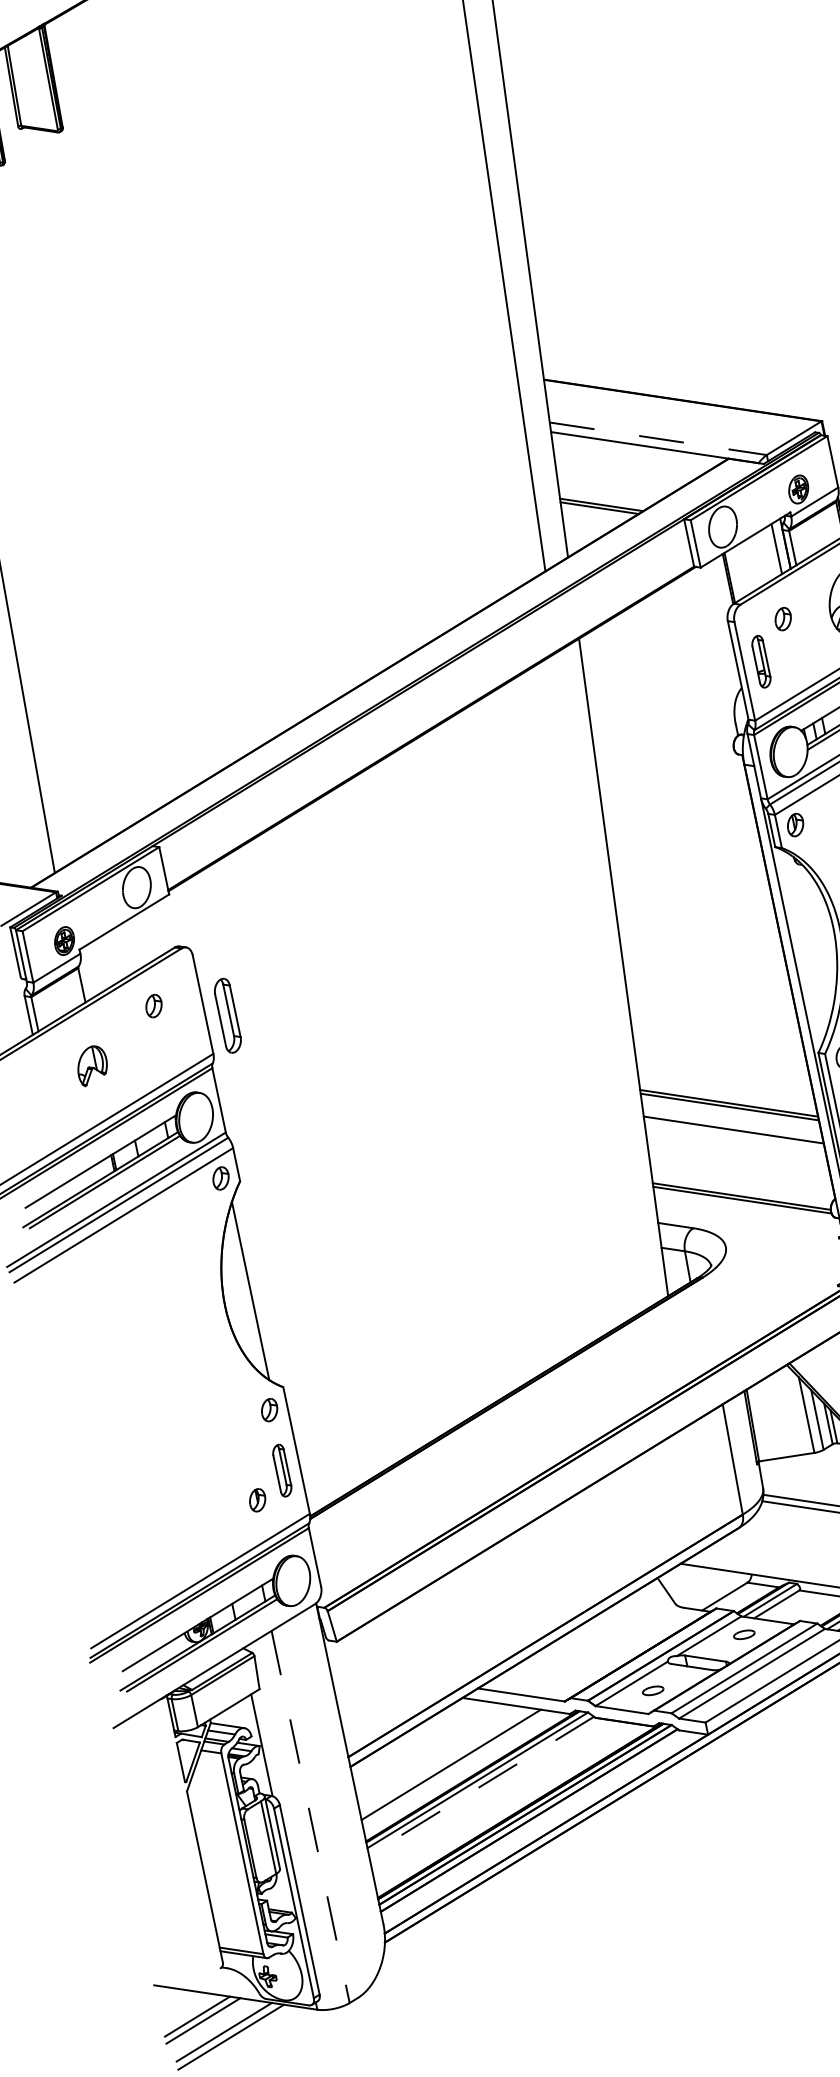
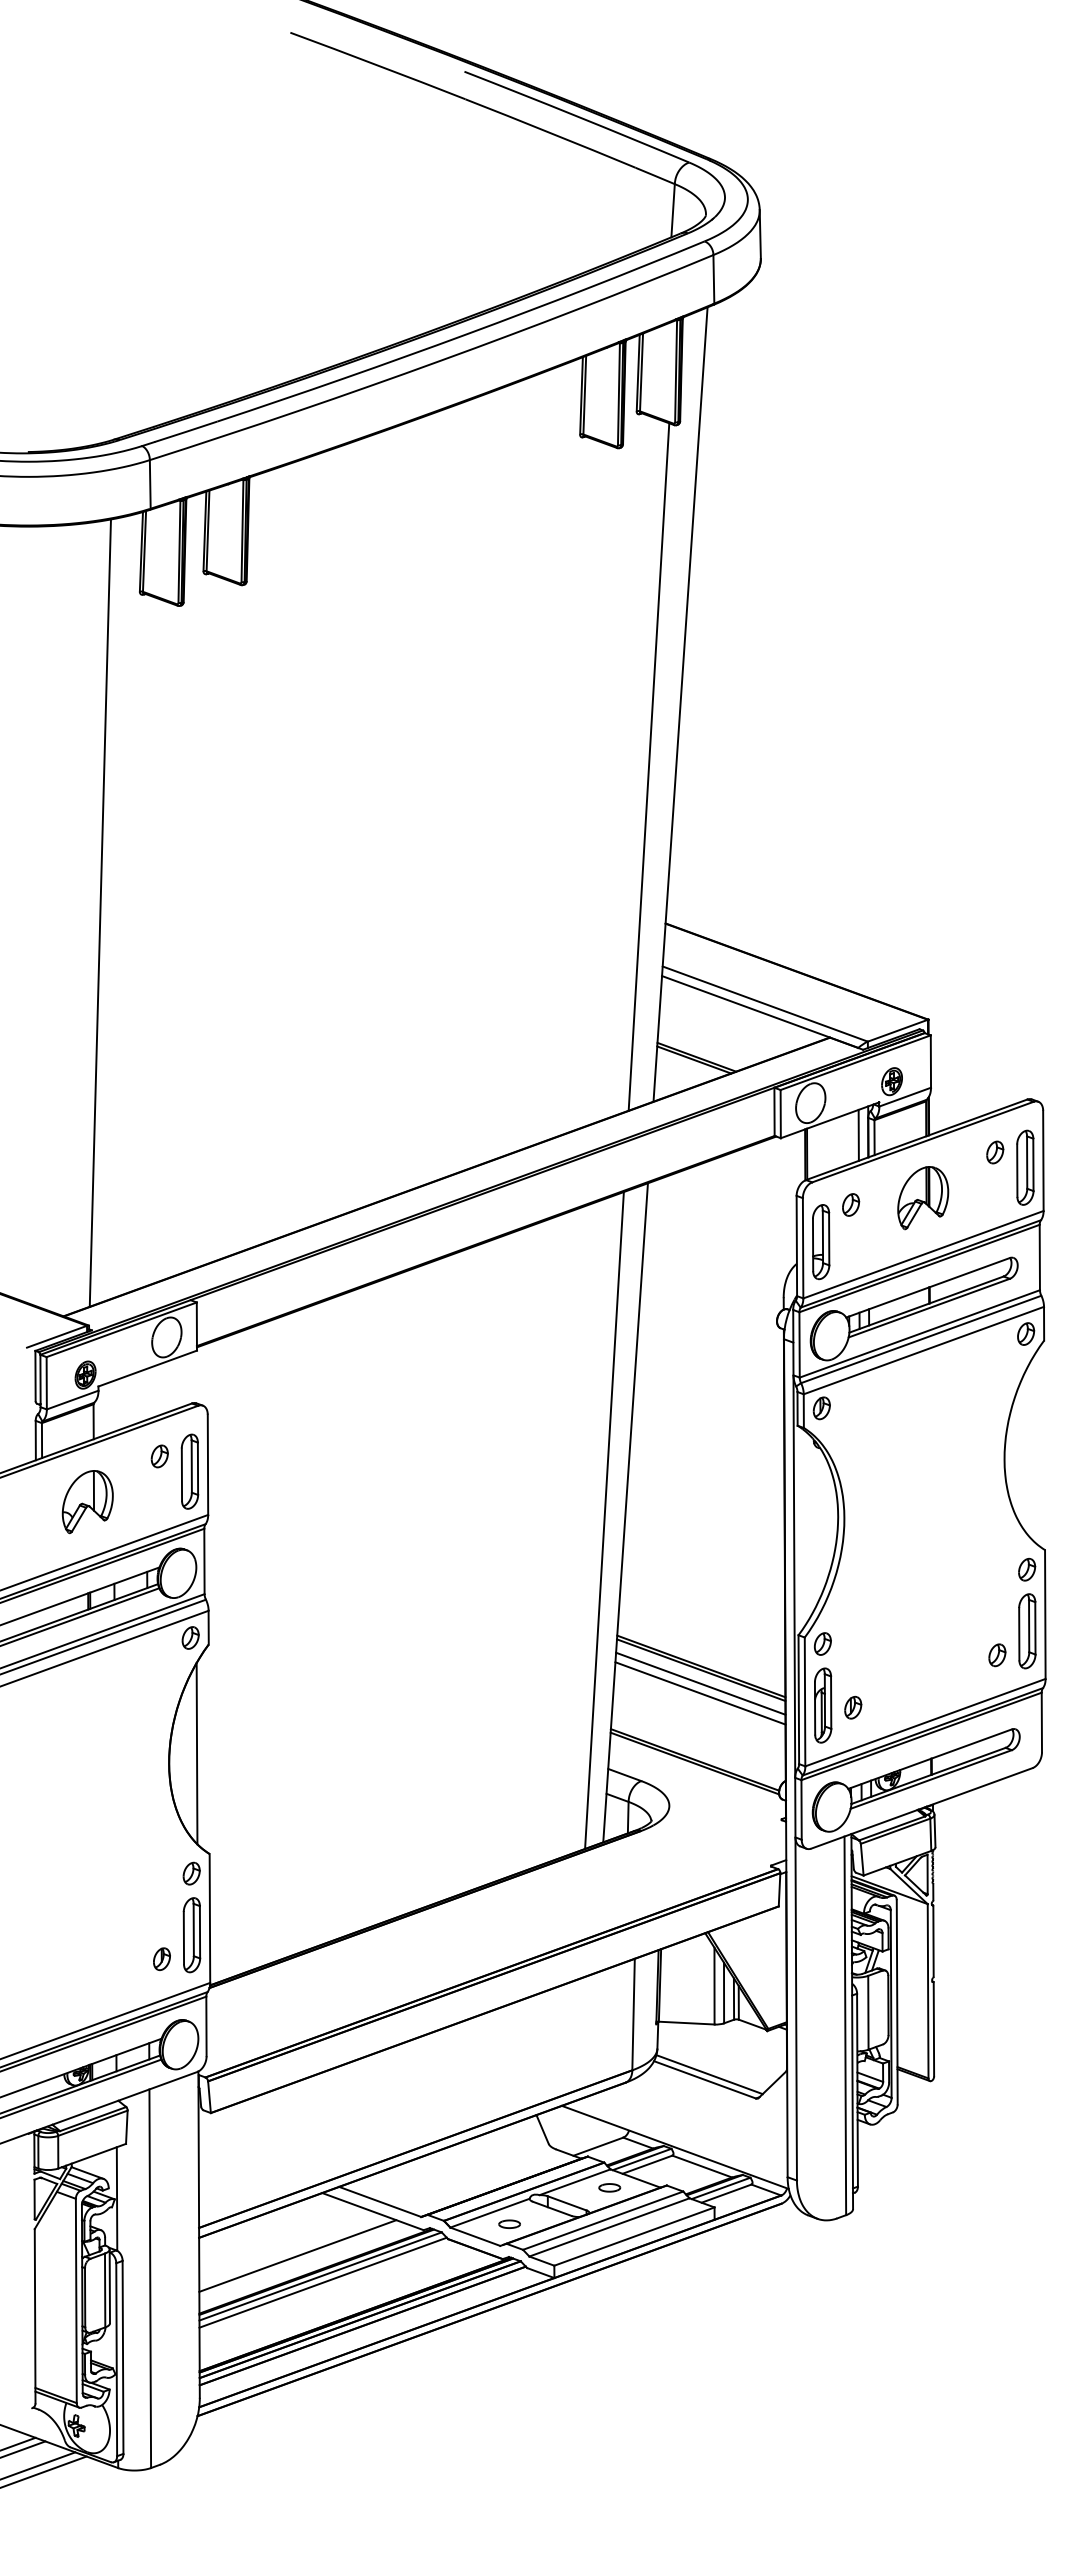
line: (658, 439) -> (765, 1004), dashed -> solid
part: (761, 661) -> (821, 1242), size x1.43
line: (604, 979) -> (604, 1520), added
part: (227, 1015) -> (189, 1471), moved
part: (92, 1066) -> (87, 1502), size x1.67
line: (731, 1120) -> (700, 1683), added
part: (281, 1470) -> (191, 1935), size x1.43
line: (481, 1785) -> (323, 2282), dashed -> solid
line: (311, 1817) -> (150, 2279), dashed -> solid

